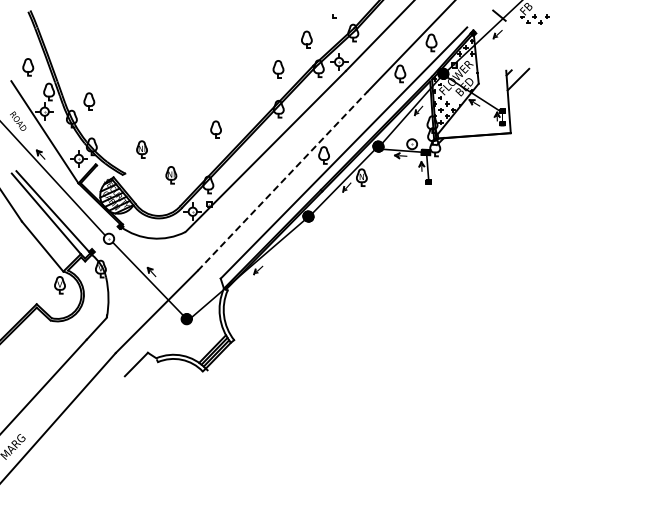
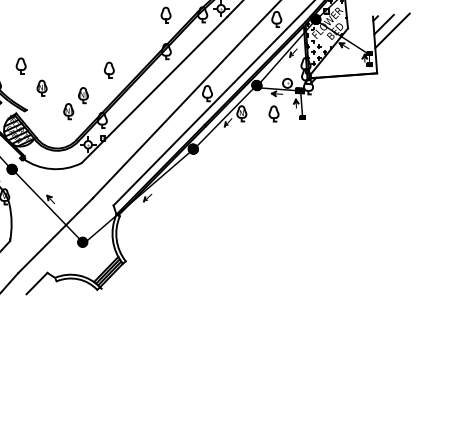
line: (527, 86) -> (392, 30), added
part: (118, 124) -> (20, 65), added
part: (187, 157) -> (83, 95), added
part: (397, 177) -> (274, 113), added
line: (282, 181) -> (169, 117), dashed -> solid
hatch: (108, 238) -> (11, 169), added

